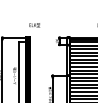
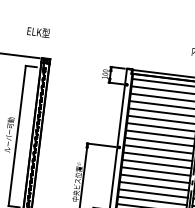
text: (34, 25) -> (37, 32), moved

